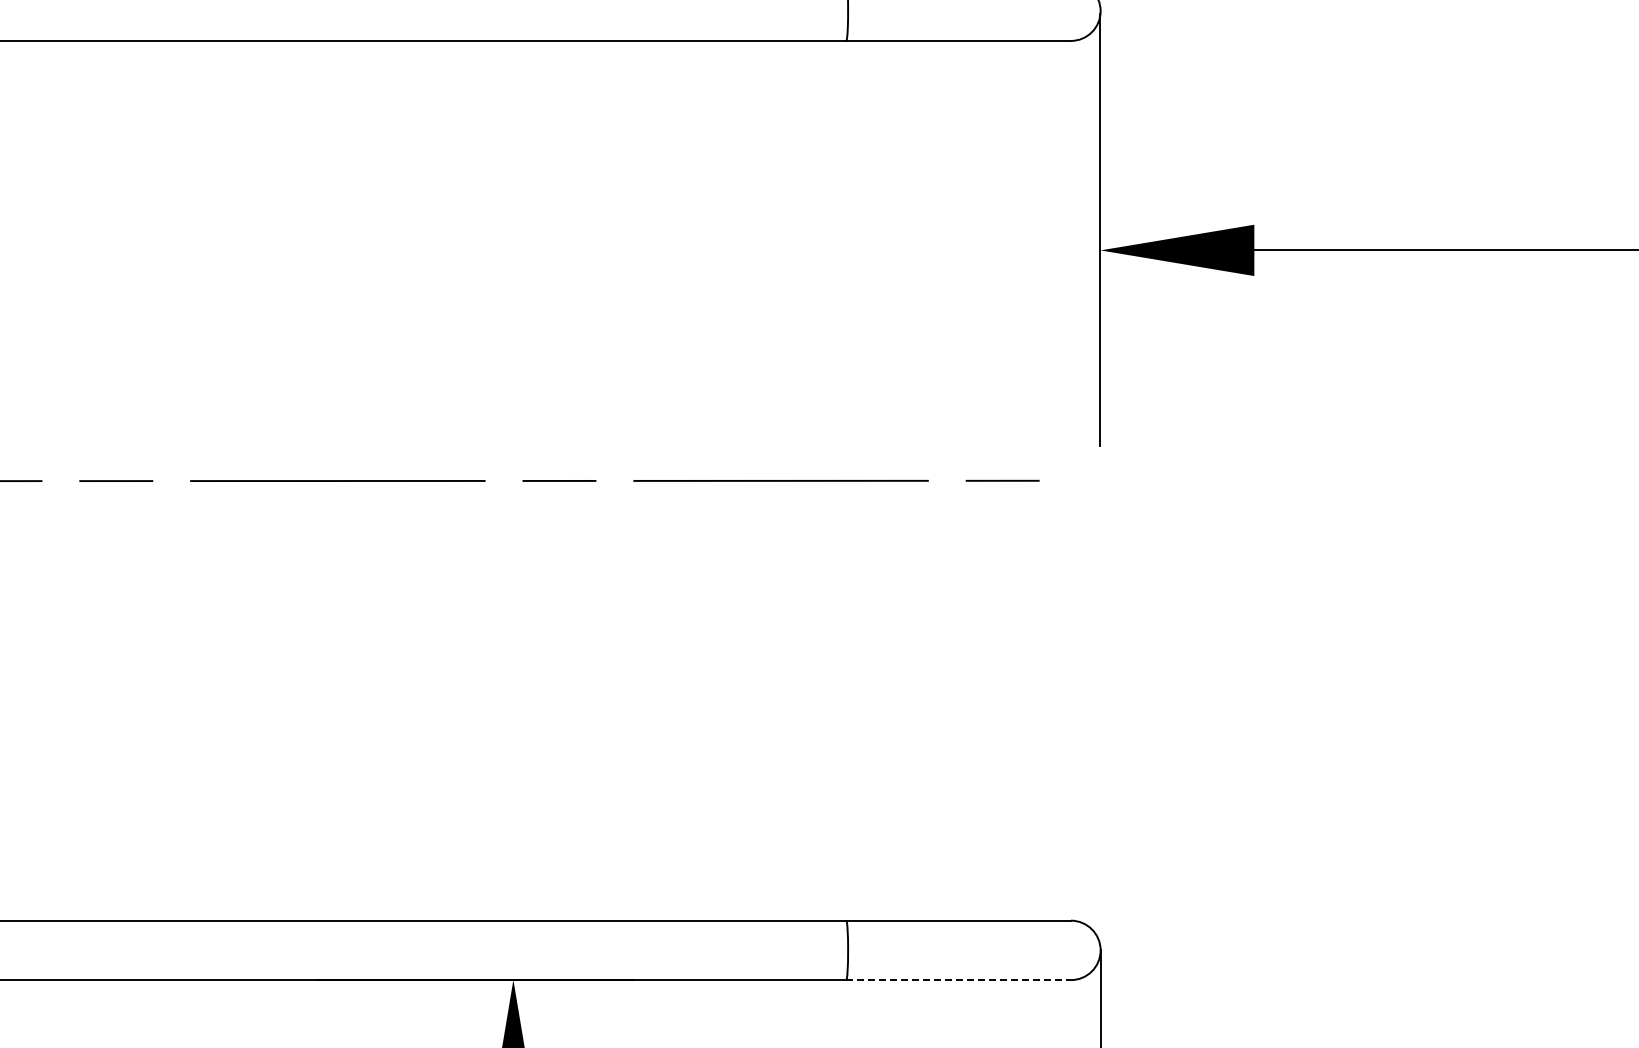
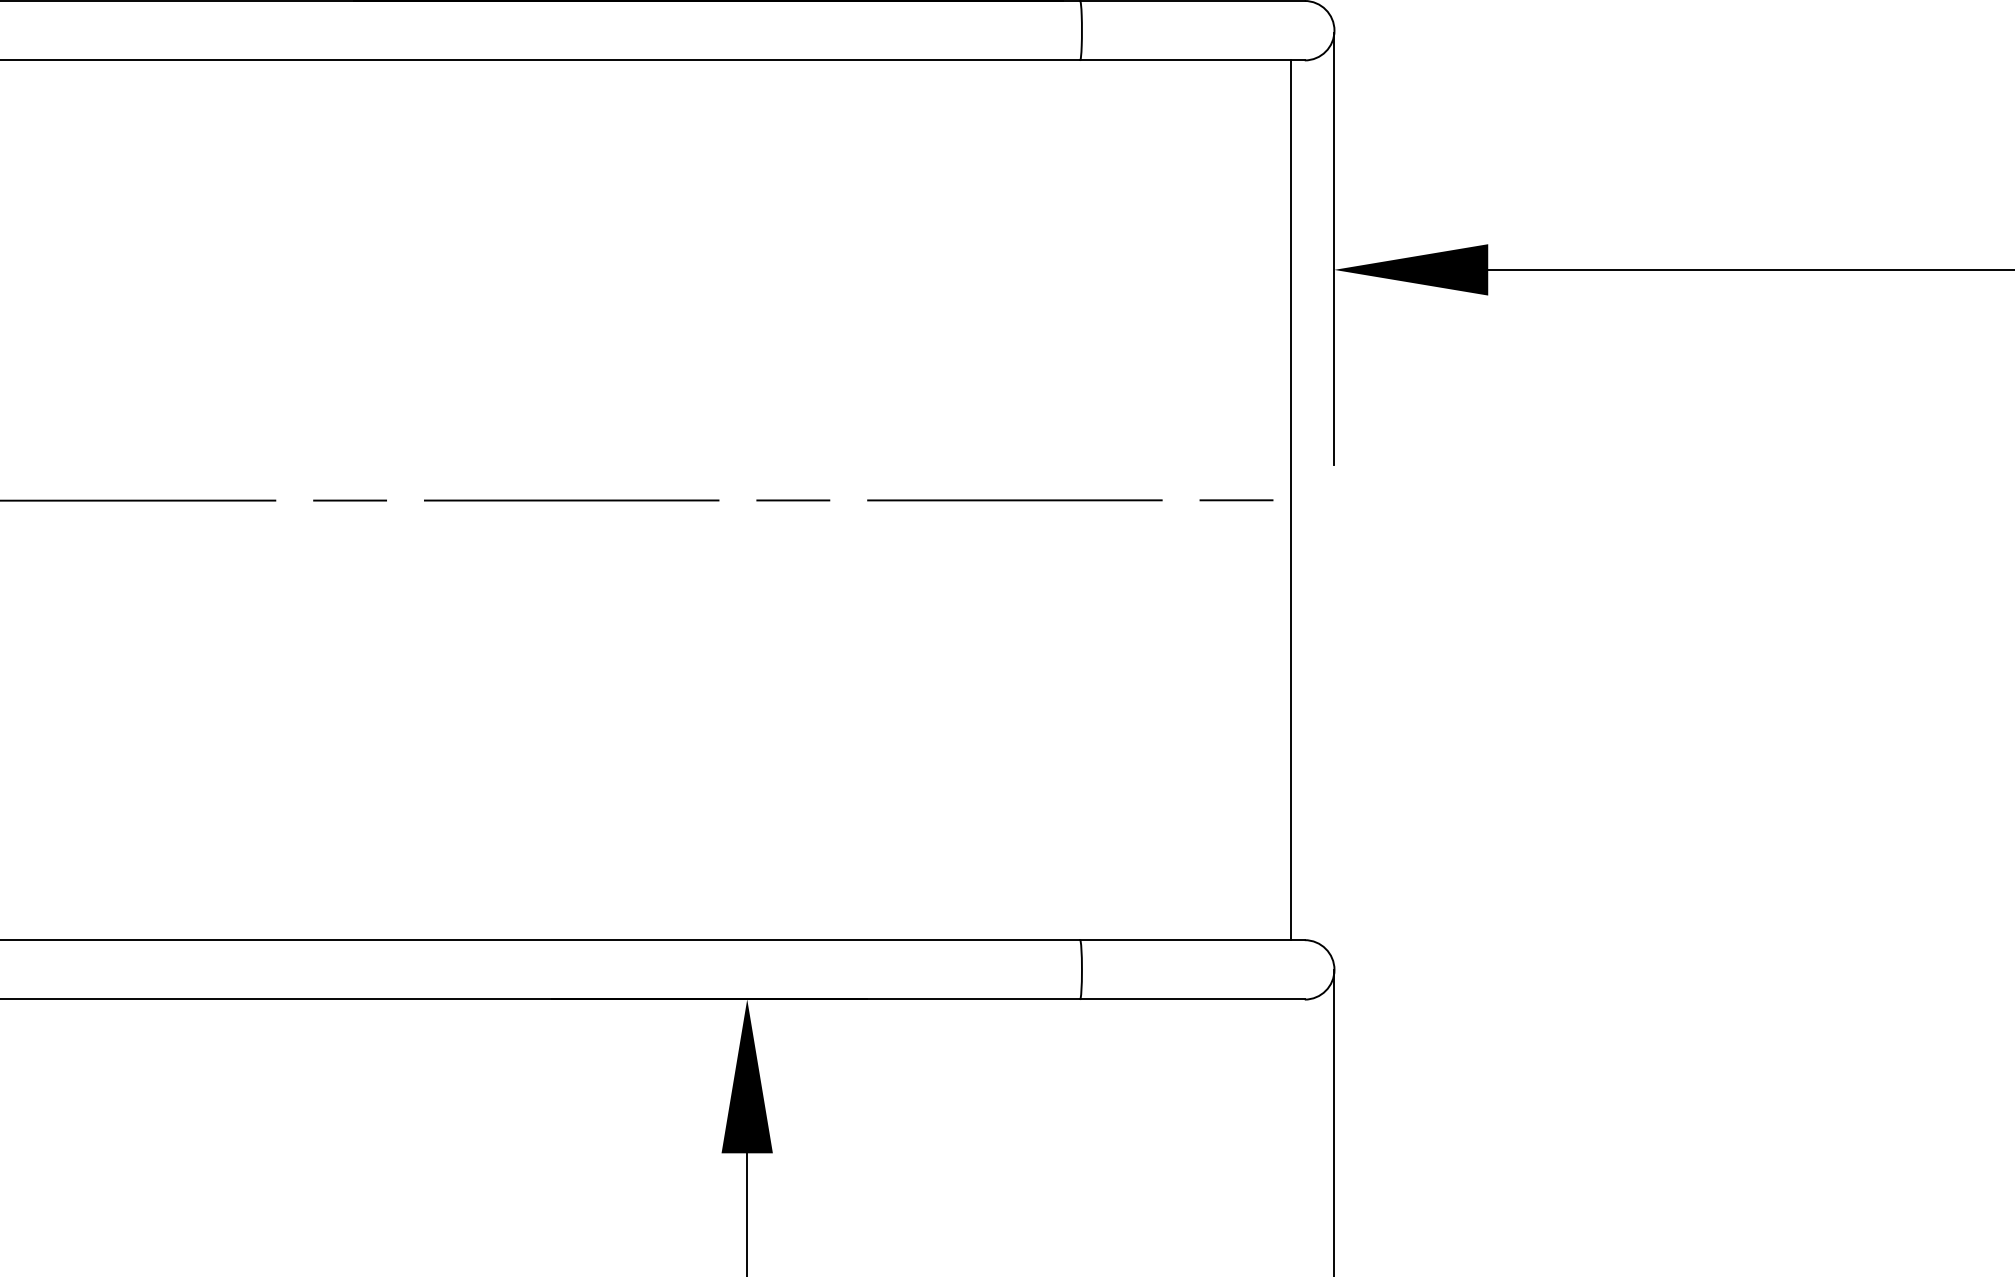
line: (1056, 481) -> (1290, 500), added
line: (958, 980) -> (1192, 999), dashed -> solid

